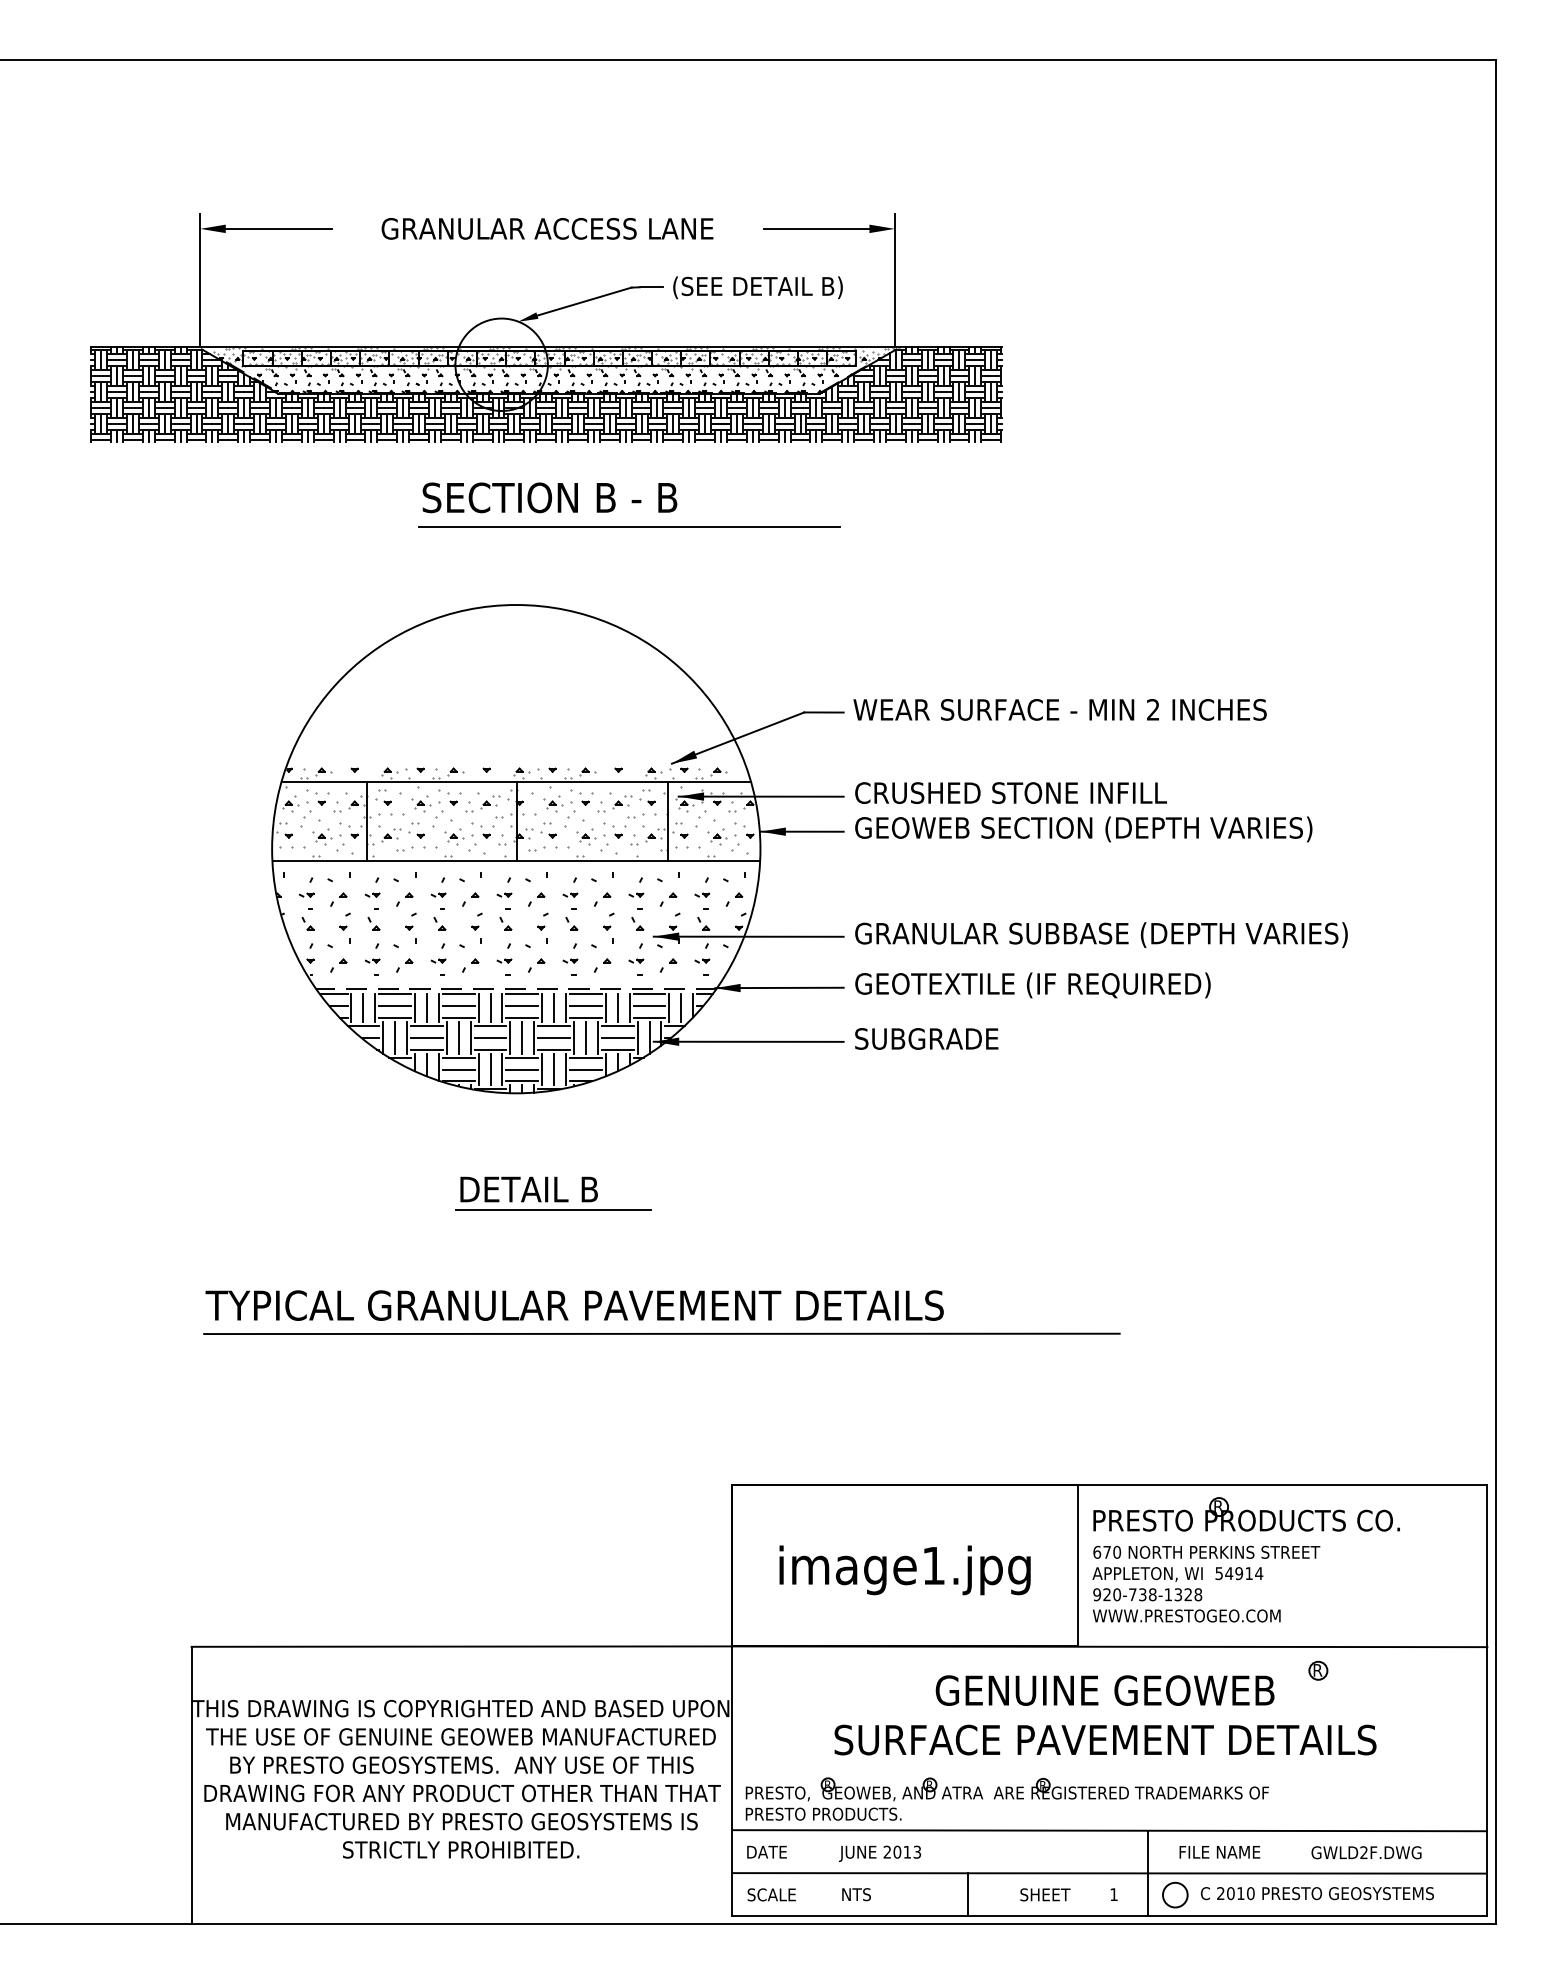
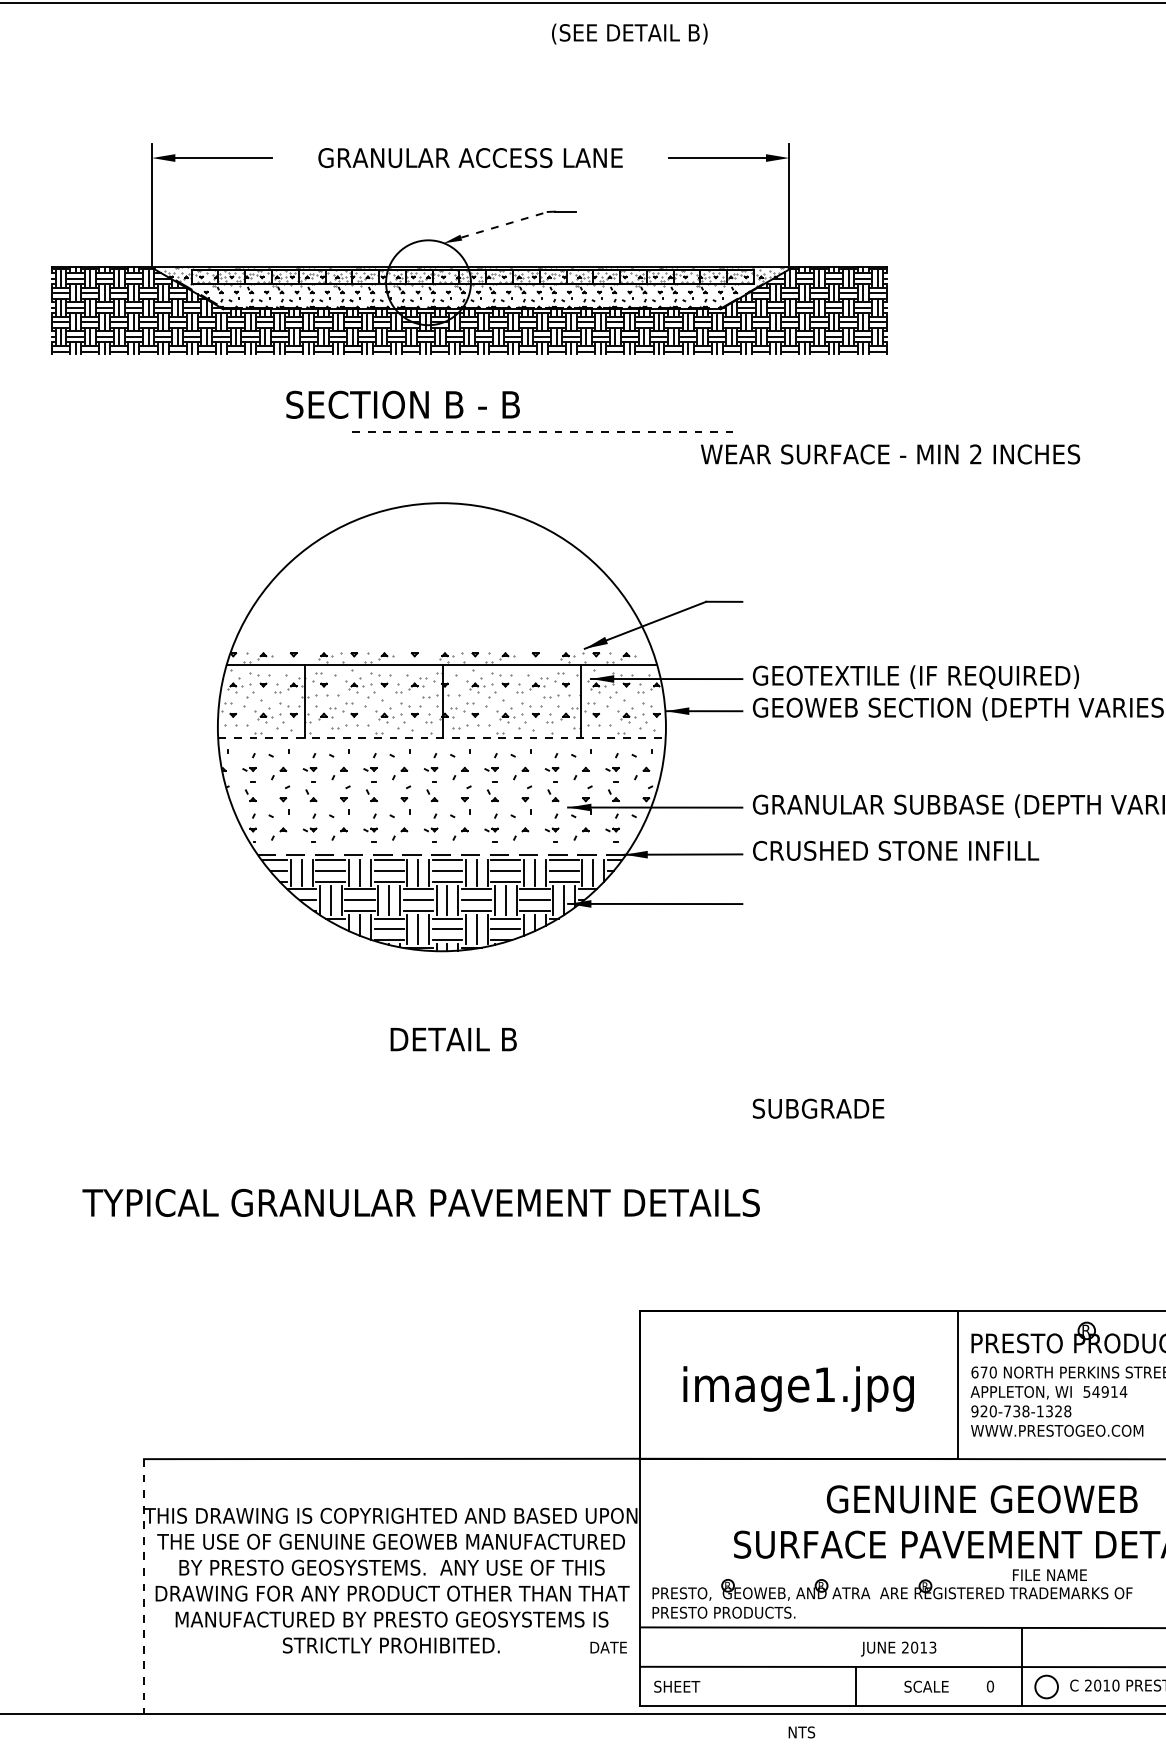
text: (757, 287) -> (629, 33), moved
line: (584, 301) -> (504, 224), solid -> dashed
text: (549, 497) -> (402, 404), moved
line: (629, 527) -> (545, 432), solid -> dashed
text: (1059, 709) -> (889, 454), moved
text: (1037, 794) -> (920, 677), CRUSHED STONE INFILL -> GEOTEXTILE (IF REQUIRED)
line: (516, 861) -> (442, 738), solid -> dashed
text: (1037, 985) -> (920, 852), GEOTEXTILE (IF REQUIRED) -> CRUSHED STONE INFILL
text: (926, 1038) -> (818, 1108), moved
line: (553, 1210) -> (476, 1058), removed
text: (574, 1305) -> (421, 1202), moved
line: (661, 1333) -> (575, 1171), removed
line: (191, 1785) -> (143, 1586), solid -> dashed
text: (766, 1851) -> (608, 1646), moved
text: (1219, 1852) -> (1049, 1575), moved
text: (879, 1853) -> (898, 1648), moved
text: (777, 1894) -> (681, 1686), SCALE -> SHEET
text: (856, 1894) -> (801, 1732), moved
text: (1050, 1894) -> (932, 1686), SHEET -> SCALE
text: (1113, 1894) -> (989, 1686), 1 -> 0

